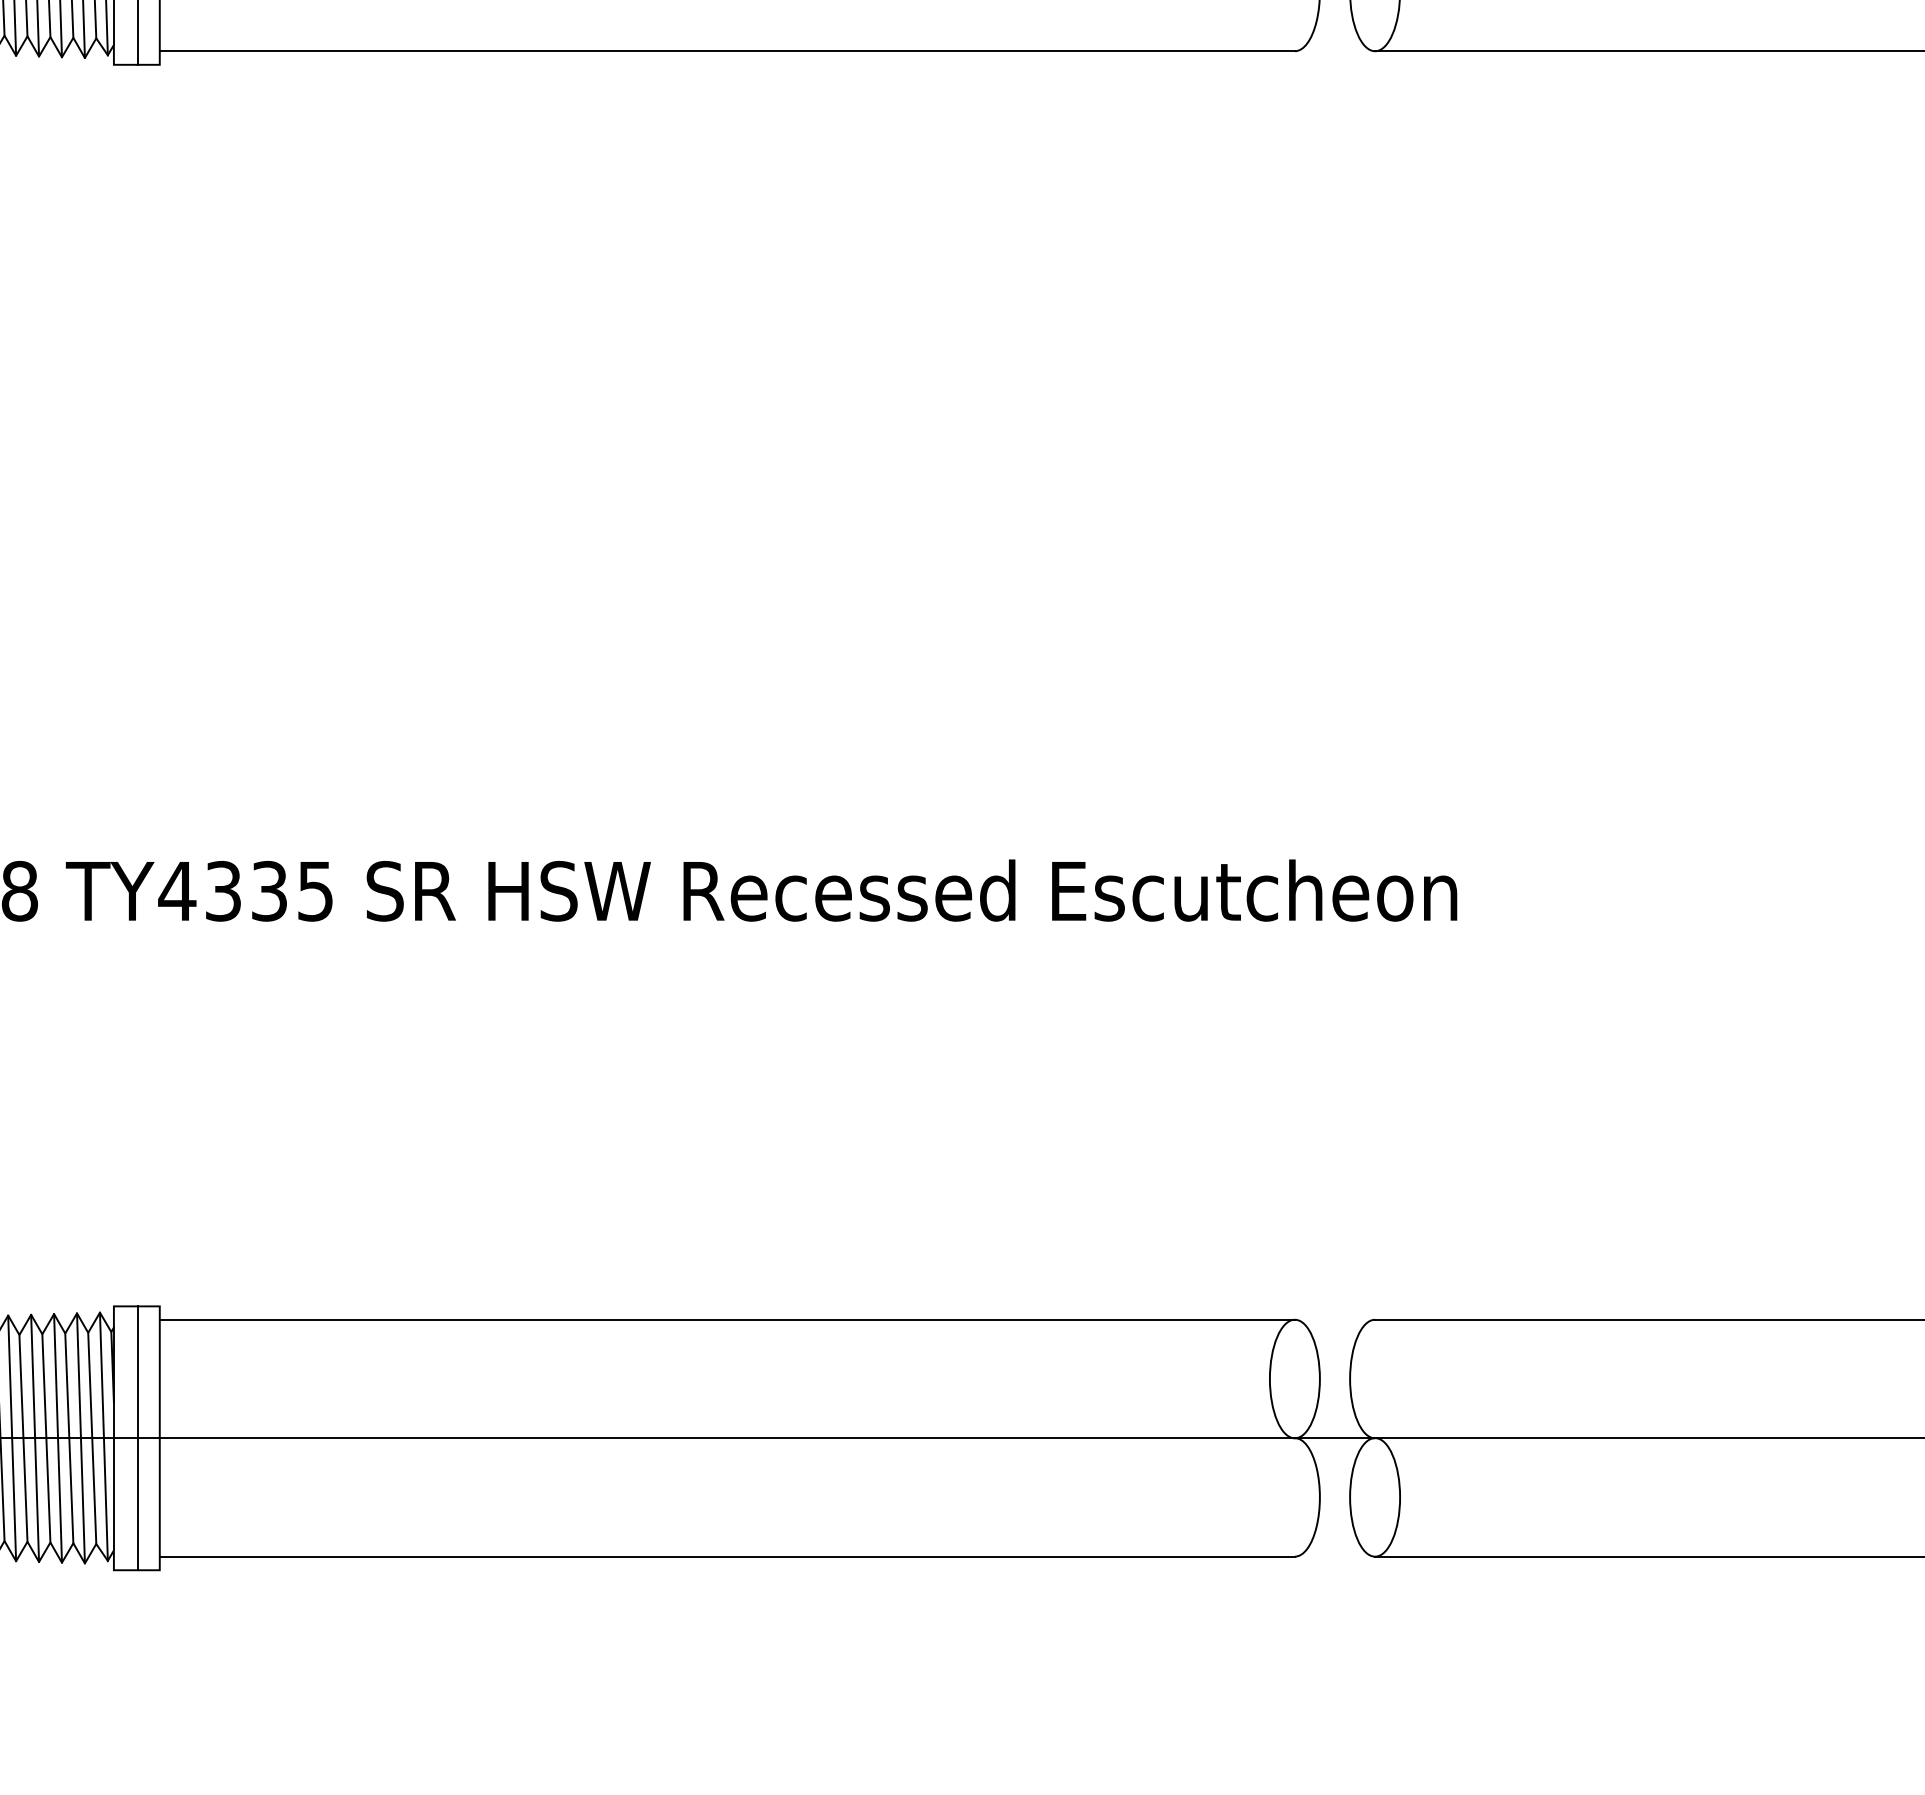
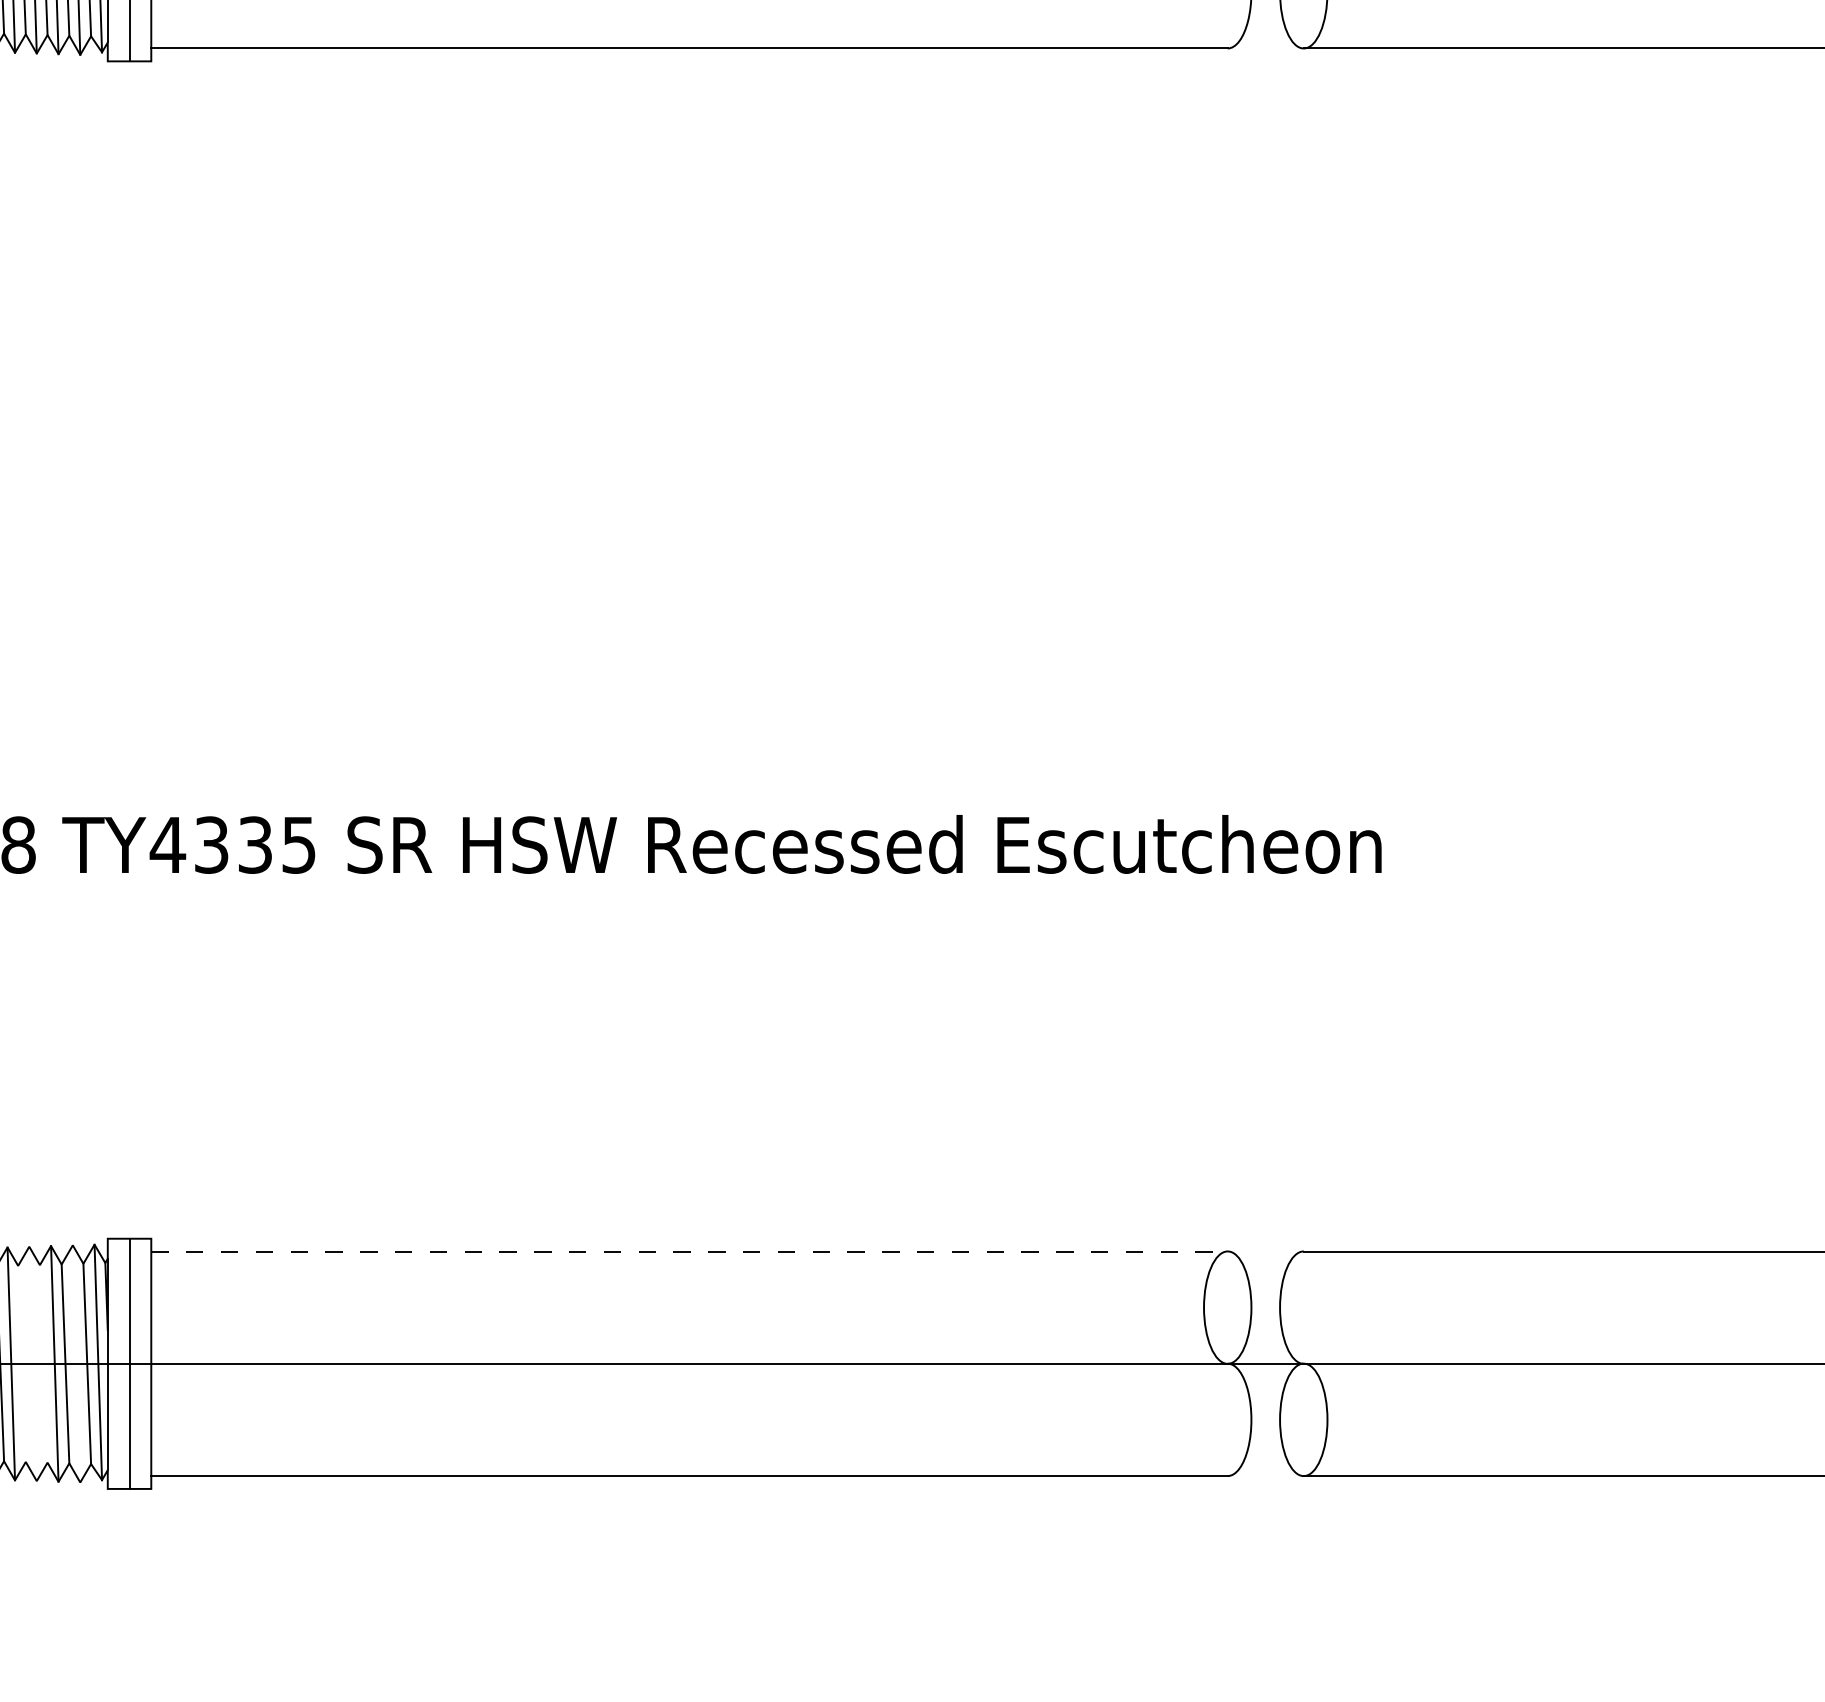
line: (727, 1319) -> (689, 1251), solid -> dashed
line: (35, 1437) -> (33, 1363), removed
line: (23, 1438) -> (22, 1364), removed
line: (46, 1438) -> (43, 1364), removed
line: (80, 1438) -> (76, 1364), removed

